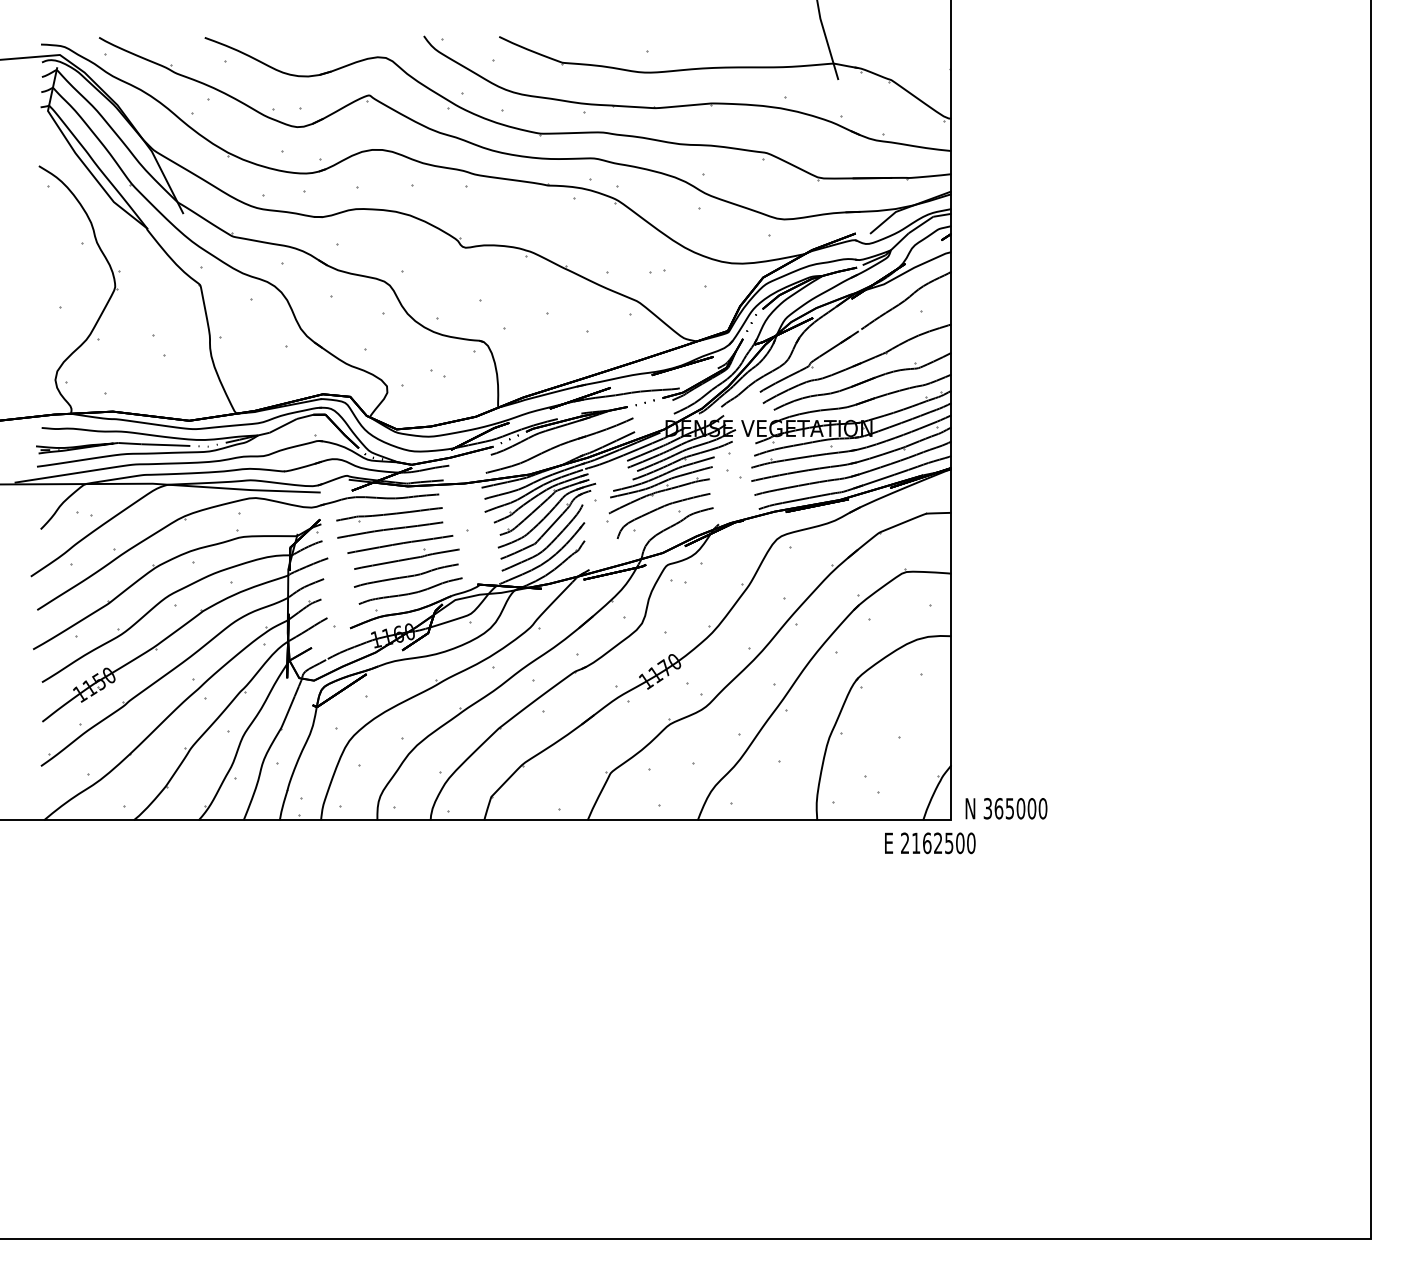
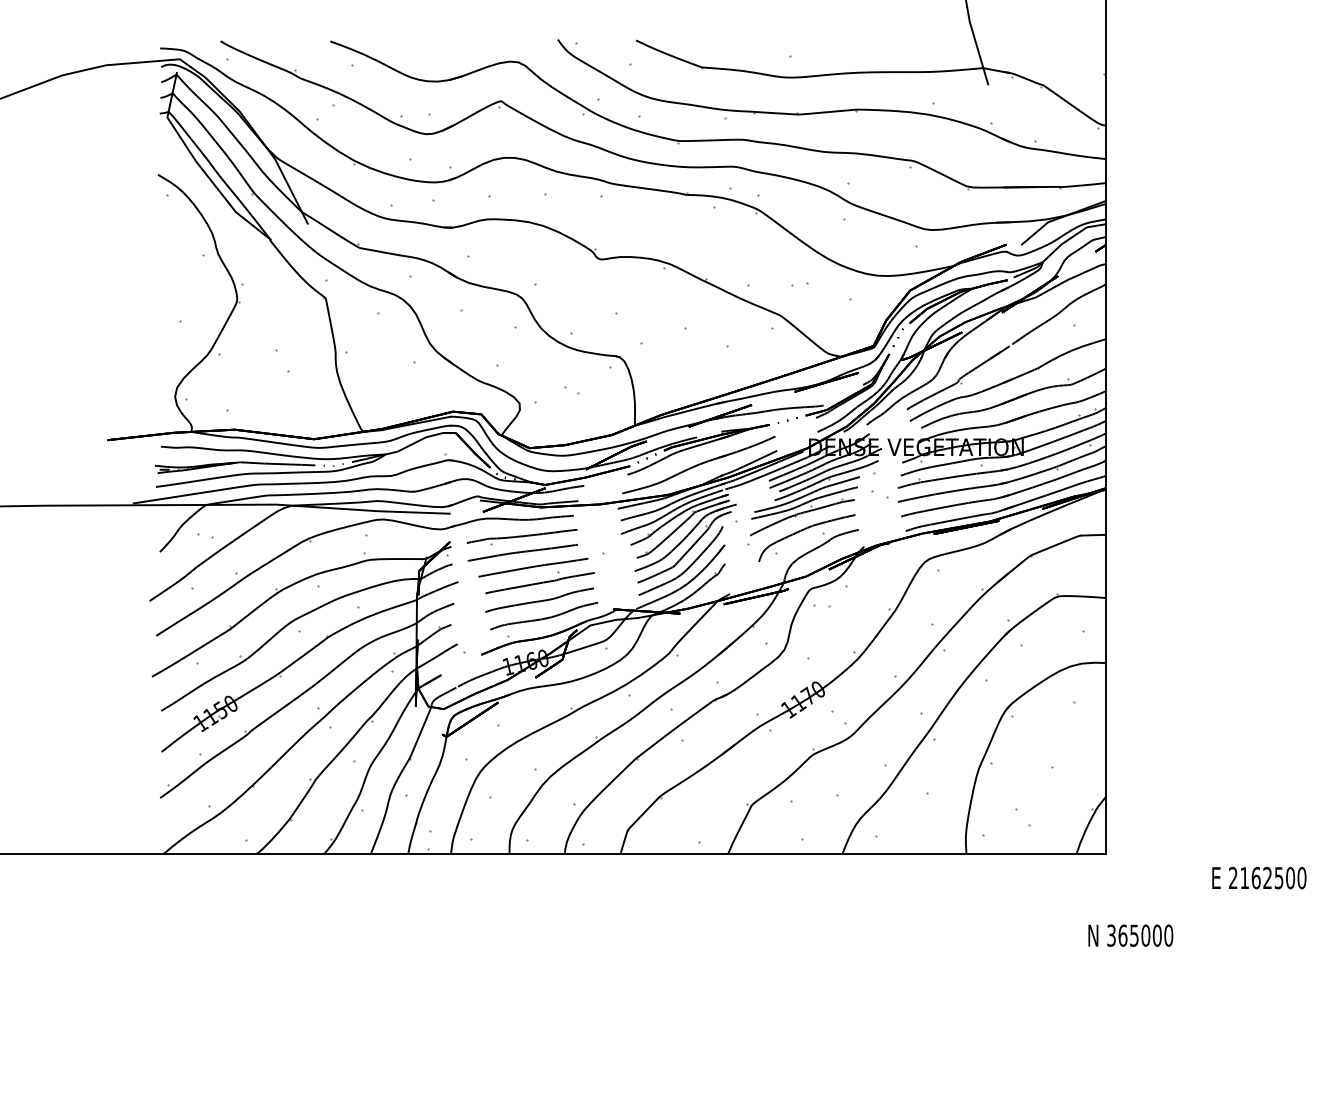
text: (1006, 808) -> (1130, 935), moved
text: (930, 843) -> (1259, 878), moved

